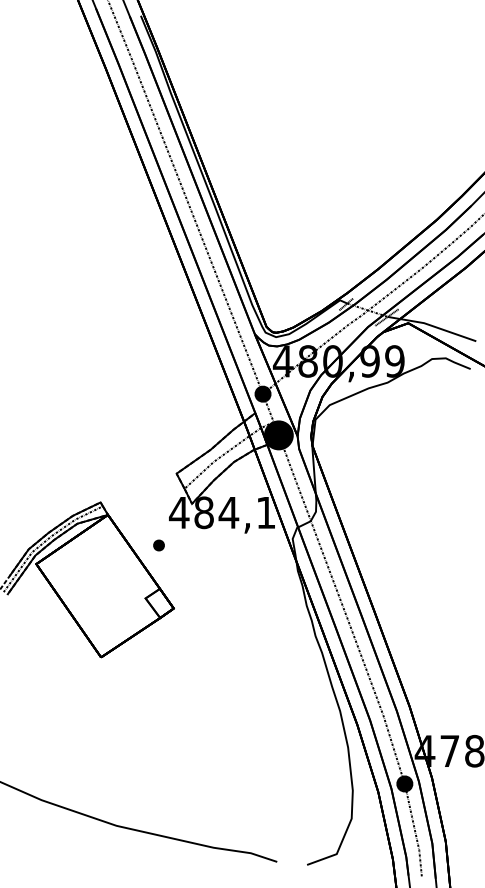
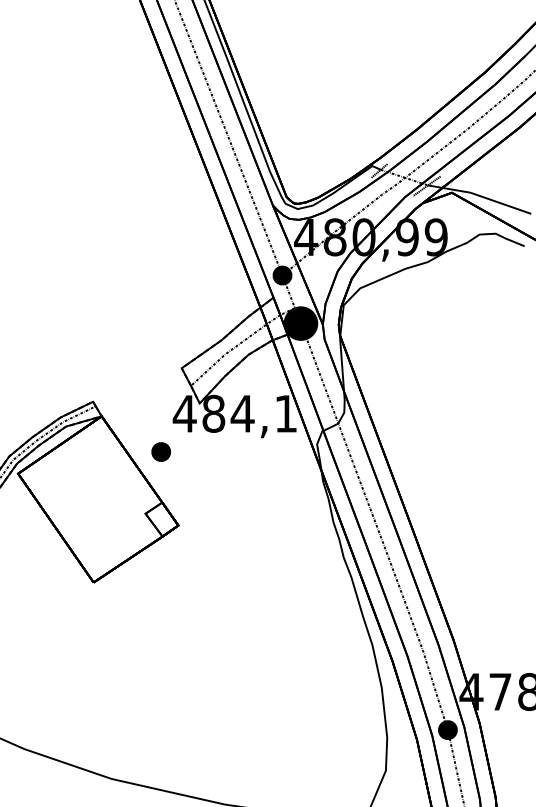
part: (158, 545) -> (160, 452), size x1.43

